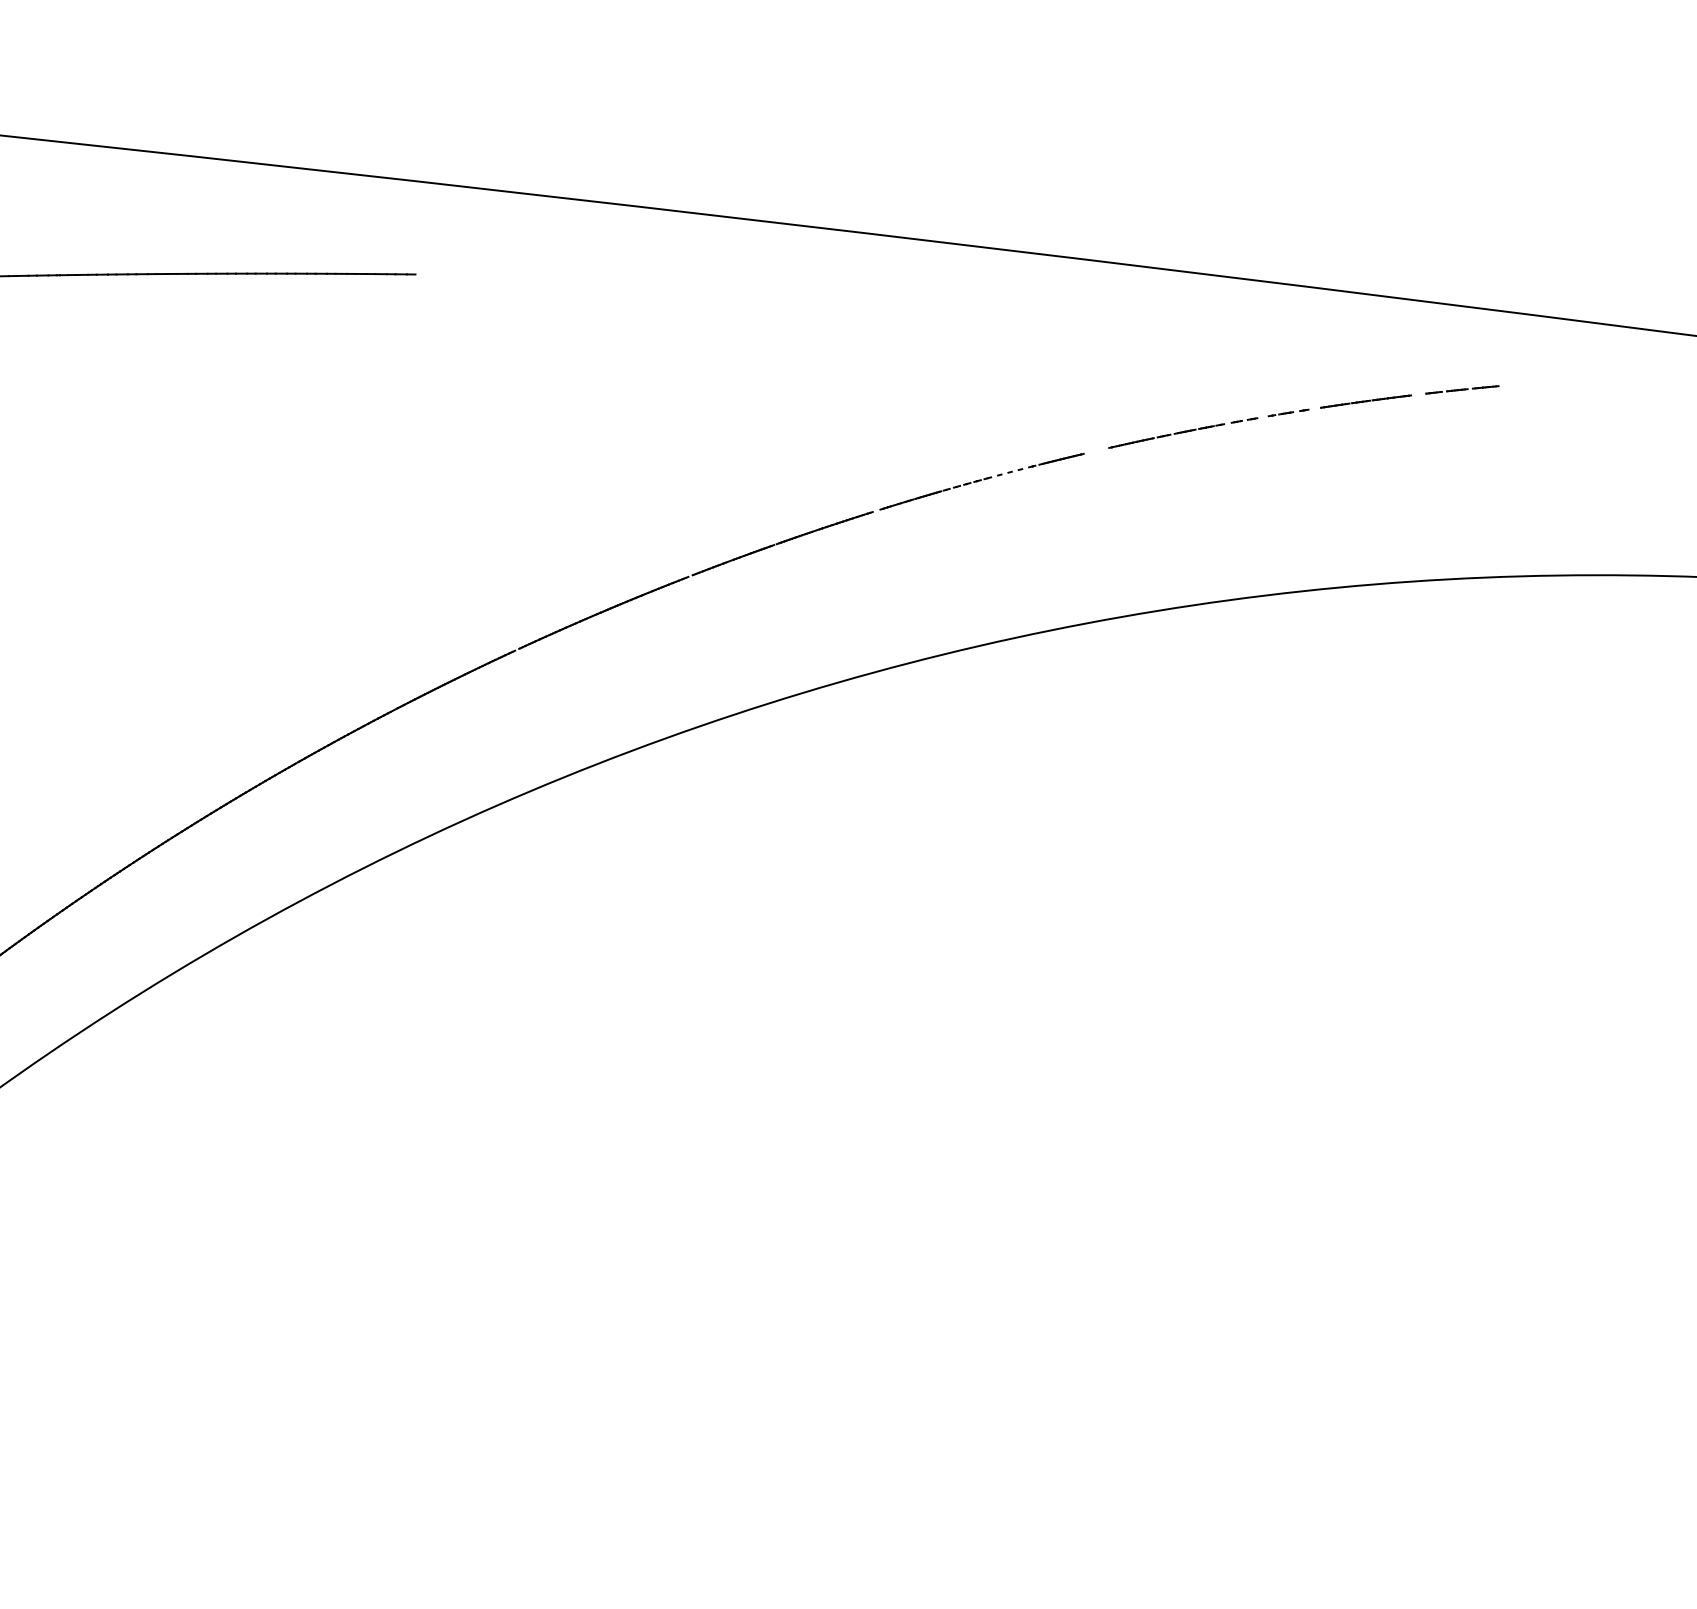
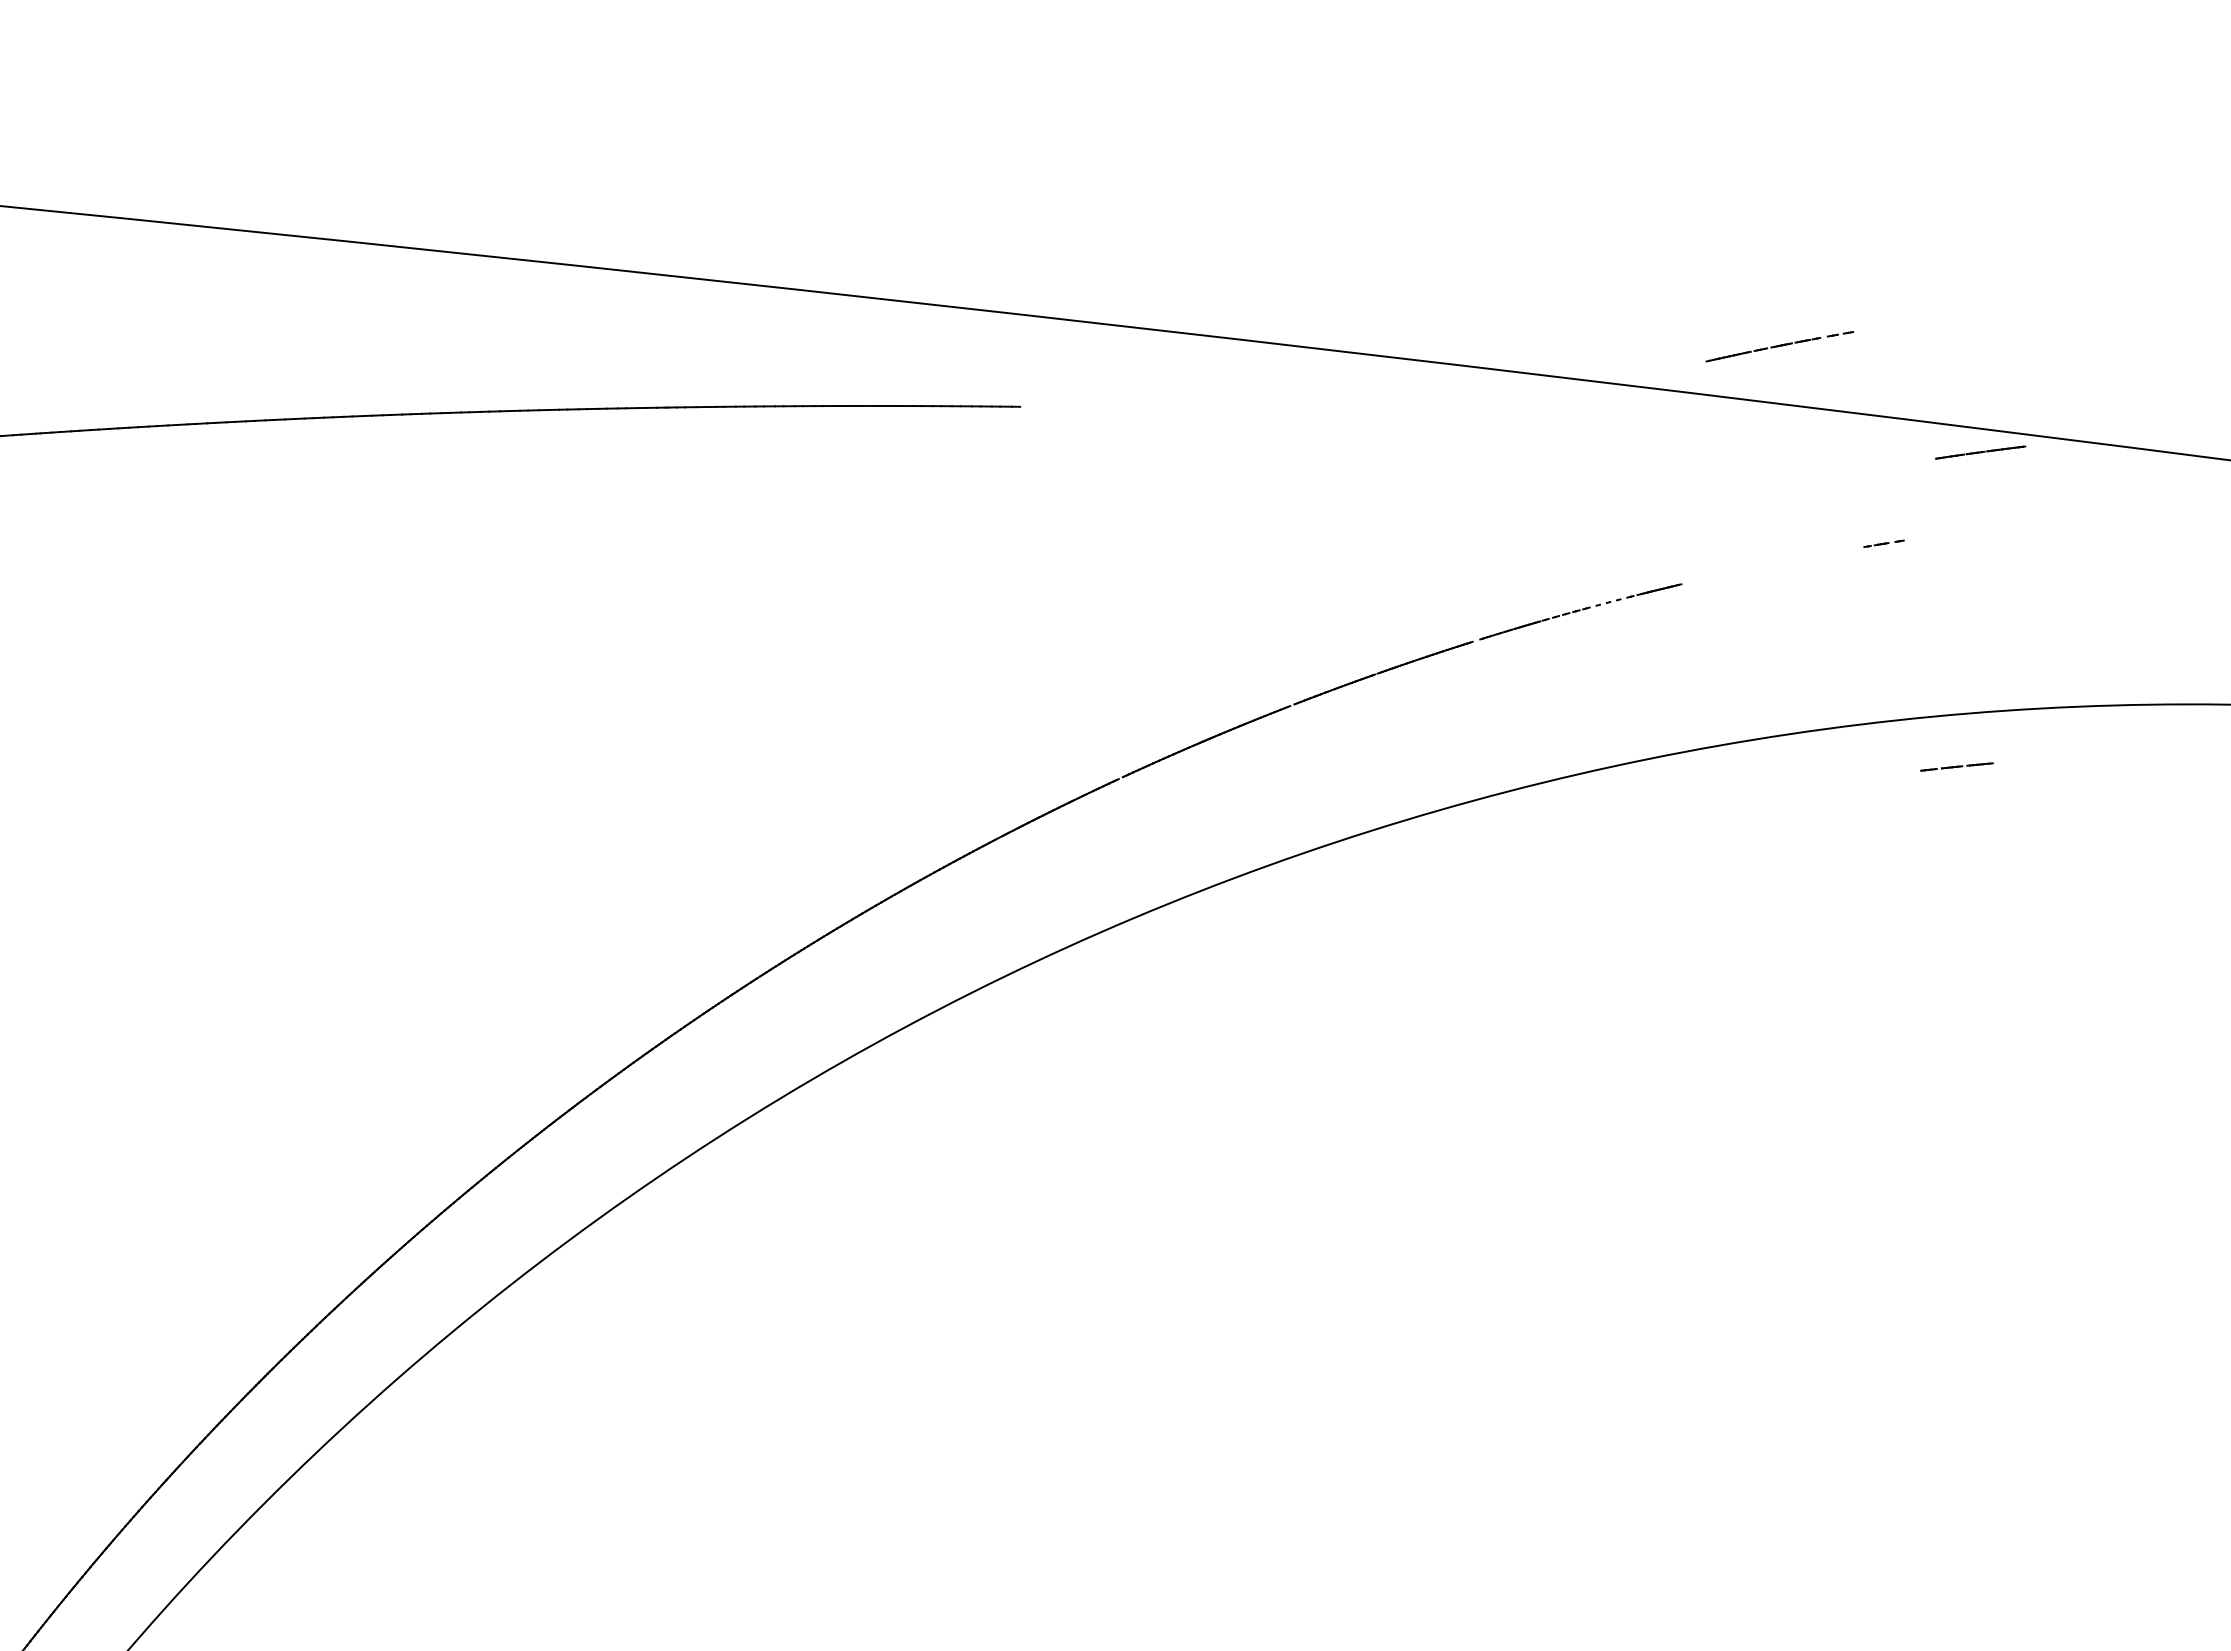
line: (1461, 389) -> (1956, 766), moved
line: (1365, 401) -> (1980, 452), moved
part: (1182, 432) -> (1779, 346), moved

